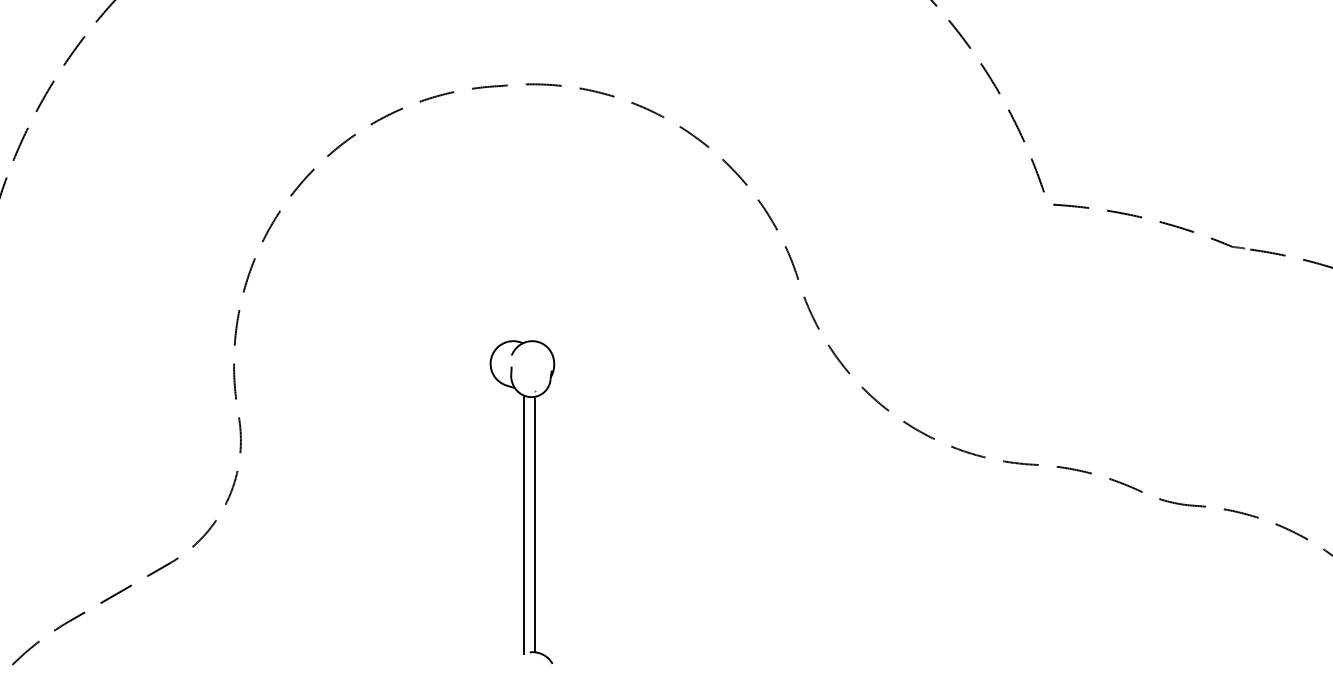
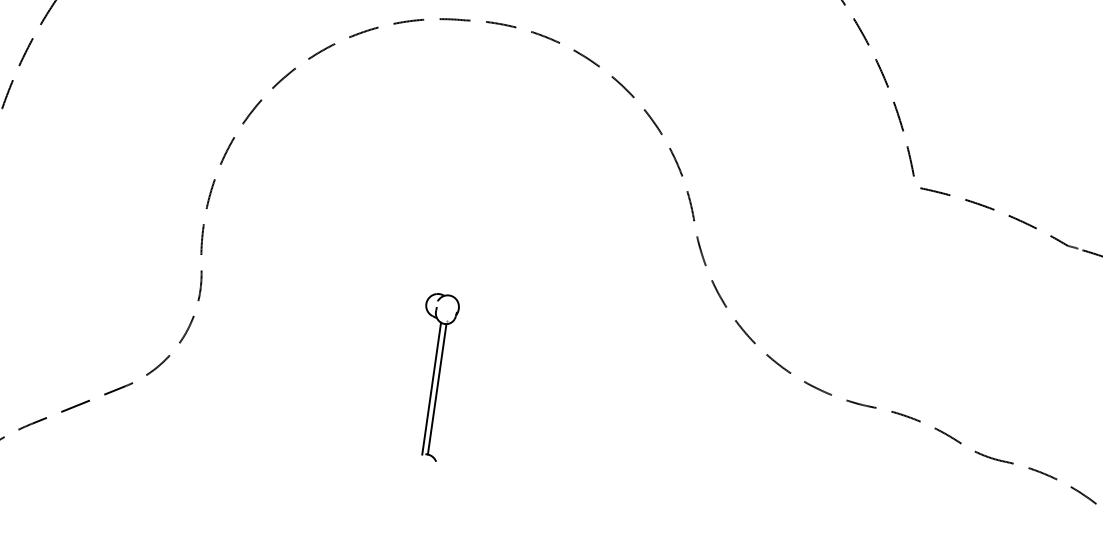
part: (522, 501) -> (432, 376), size x0.6

